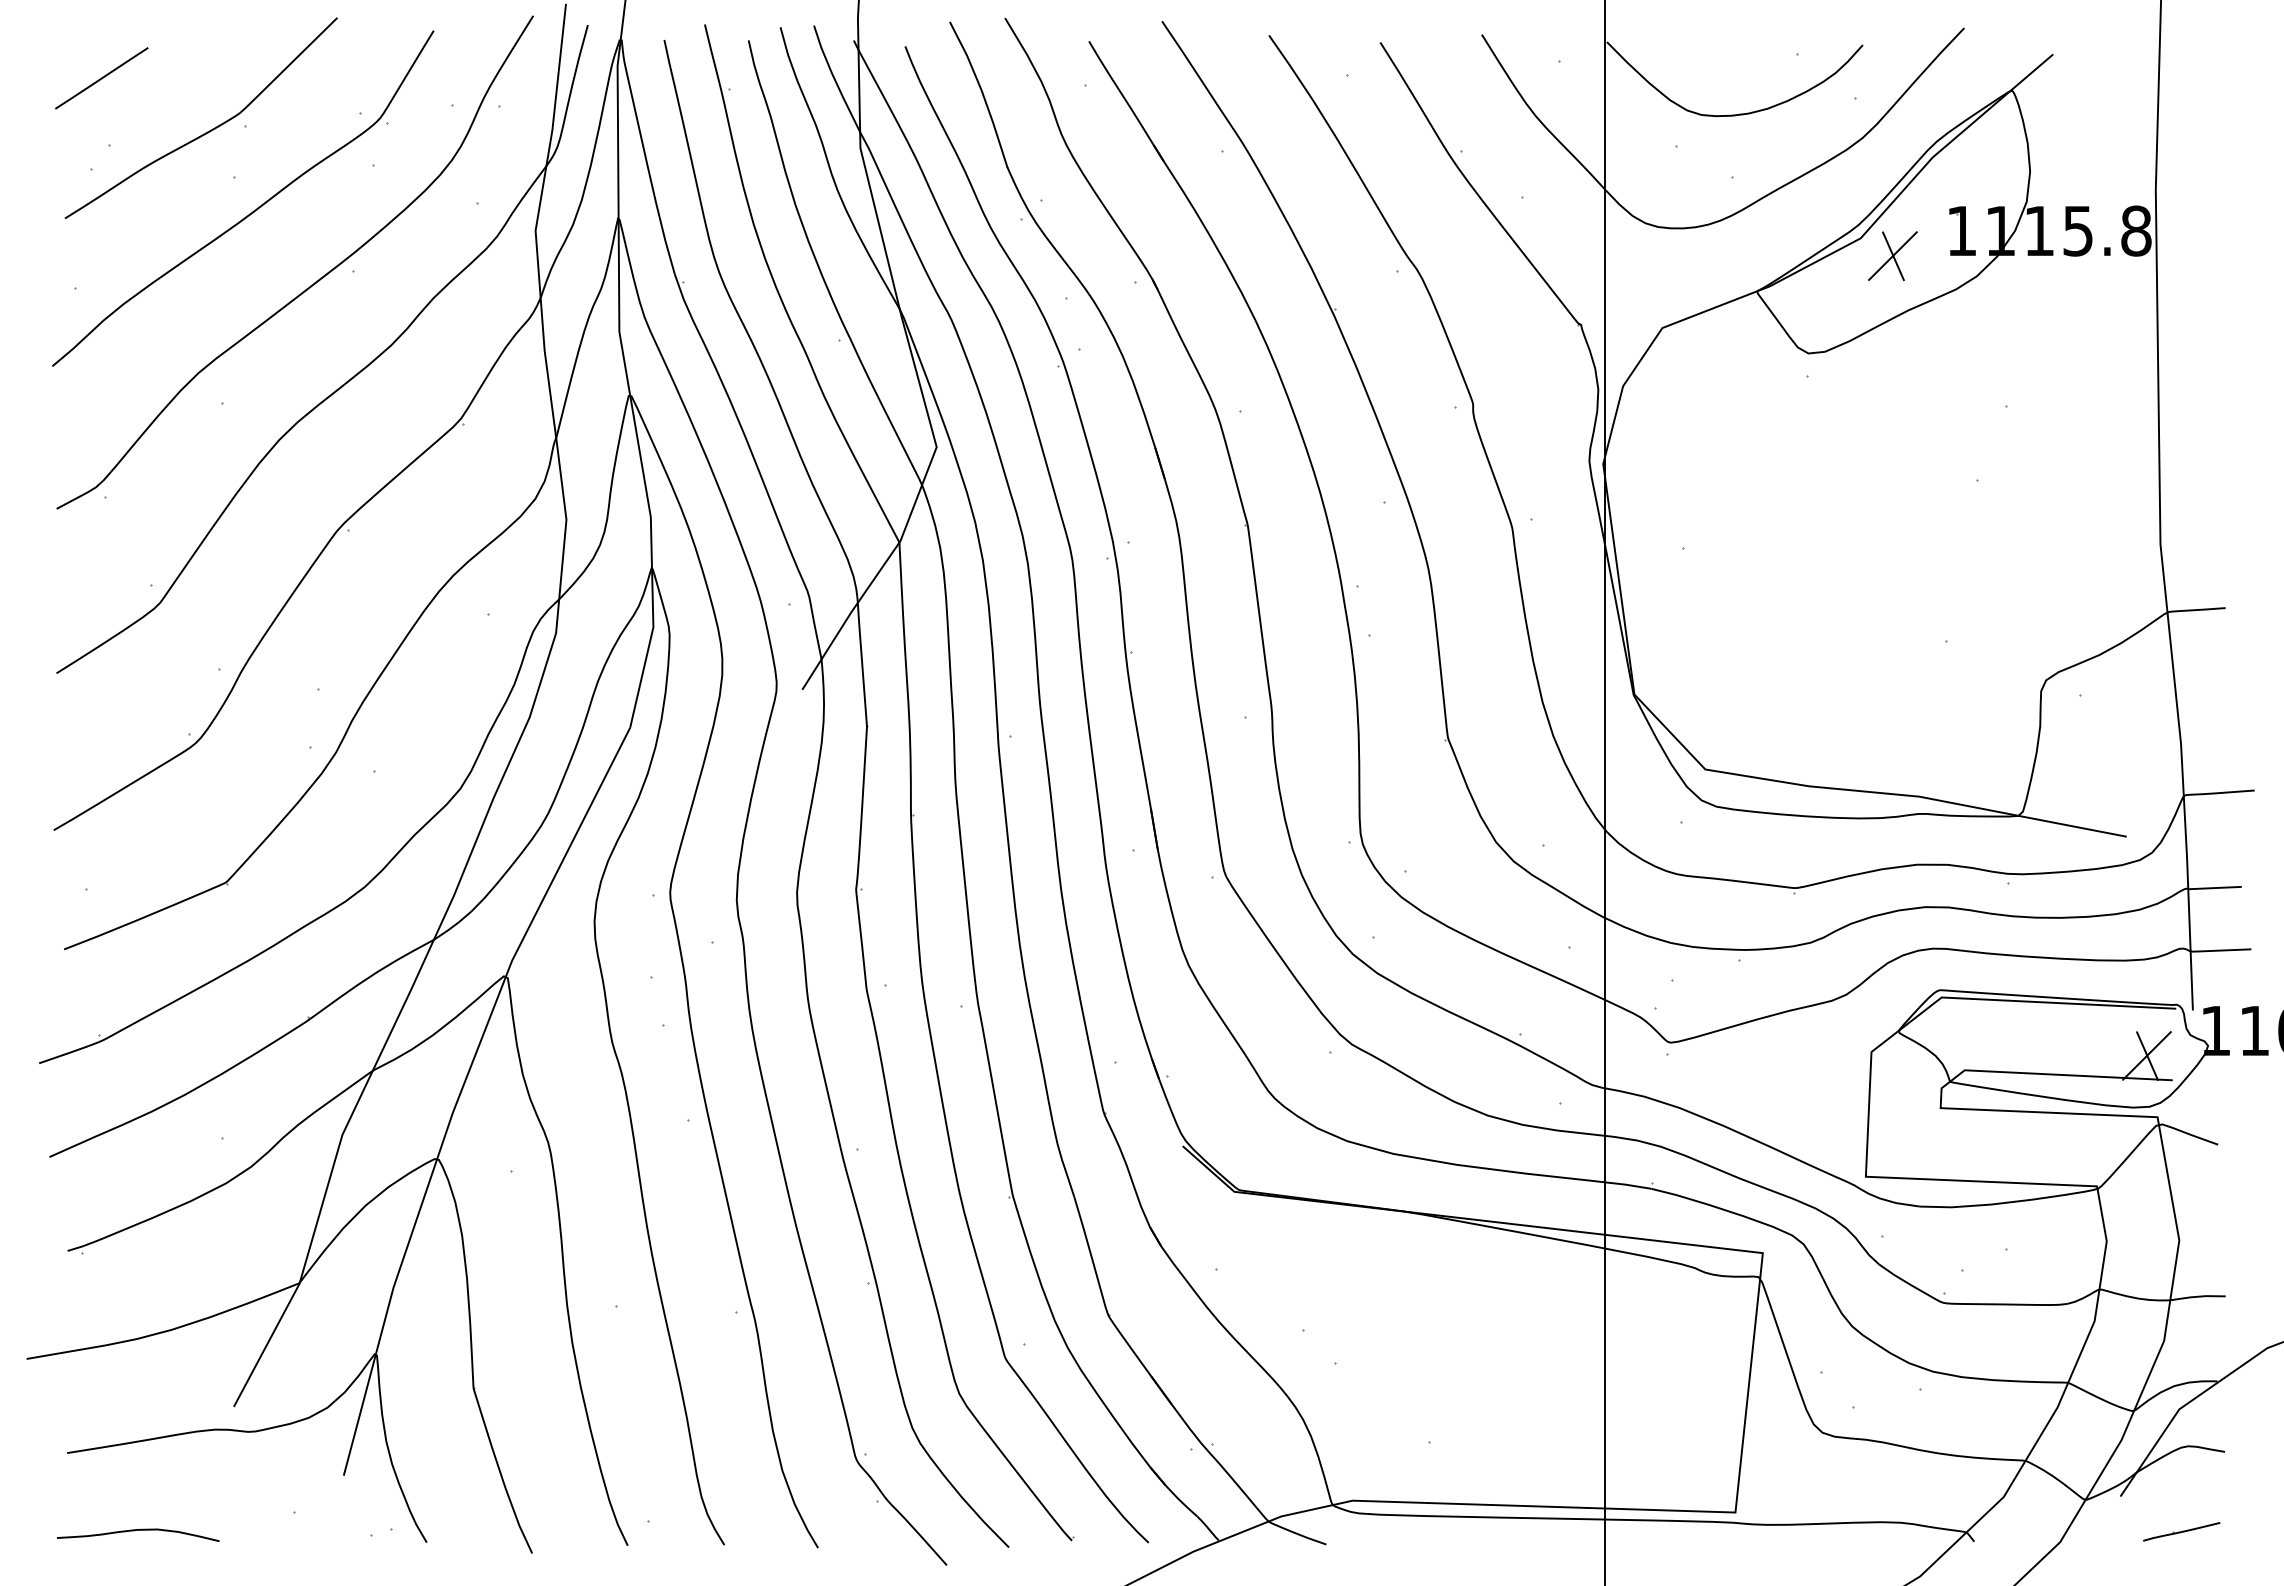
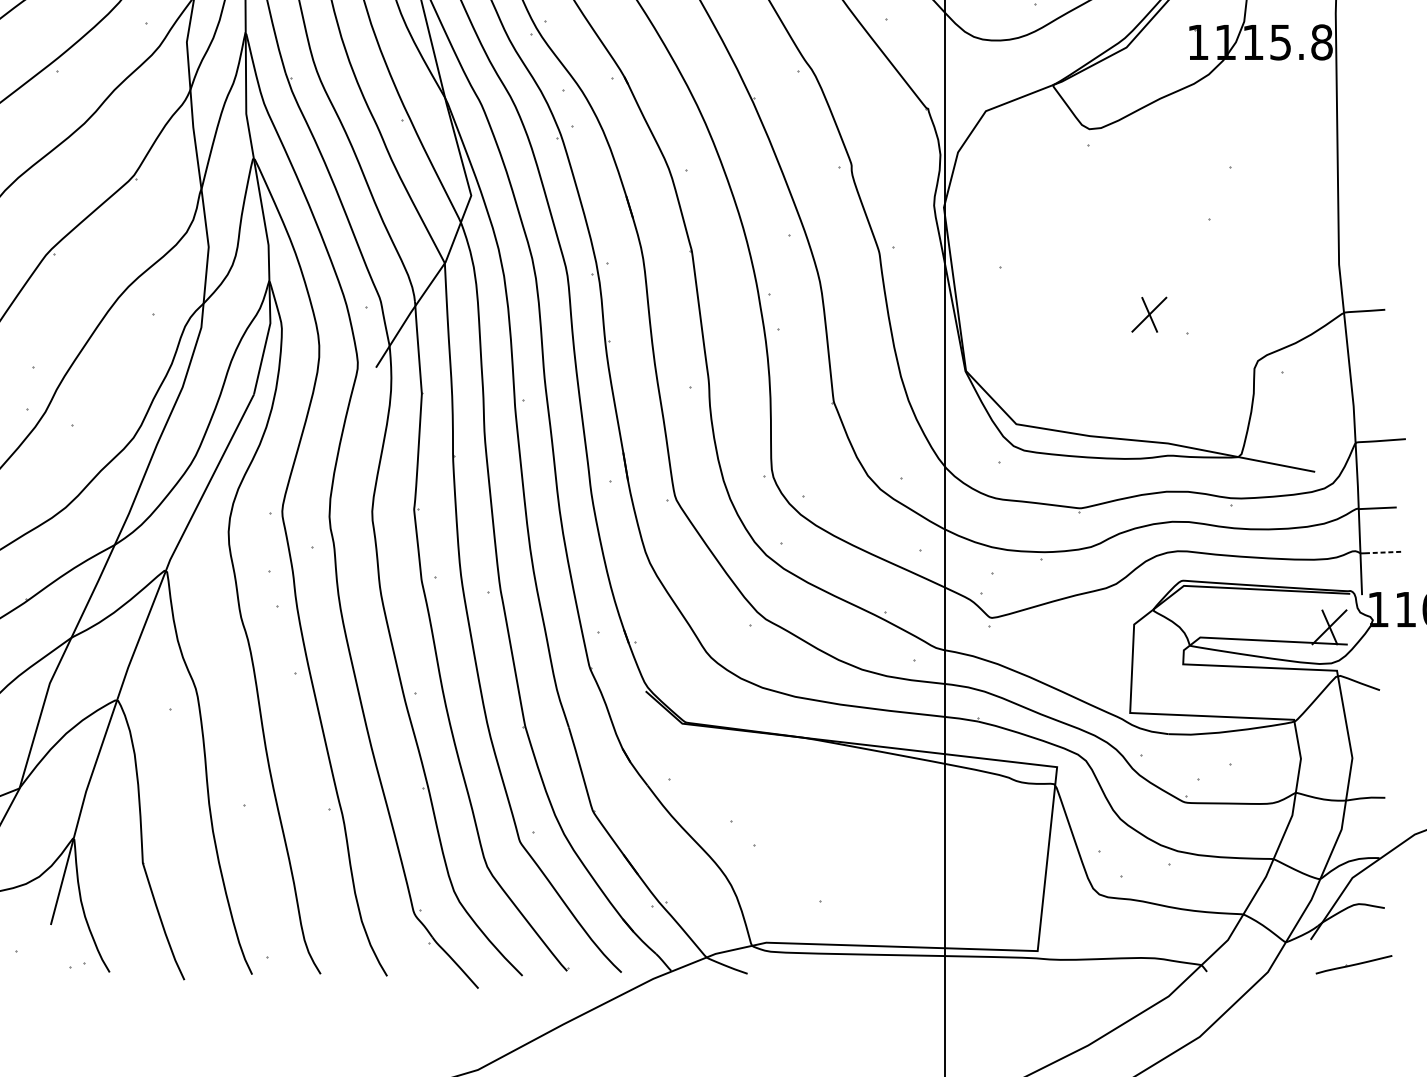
part: (1892, 256) -> (1149, 315), moved
line: (2223, 950) -> (1383, 552), solid -> dashed
part: (2181, 1531) -> (1353, 964), size x1.4

